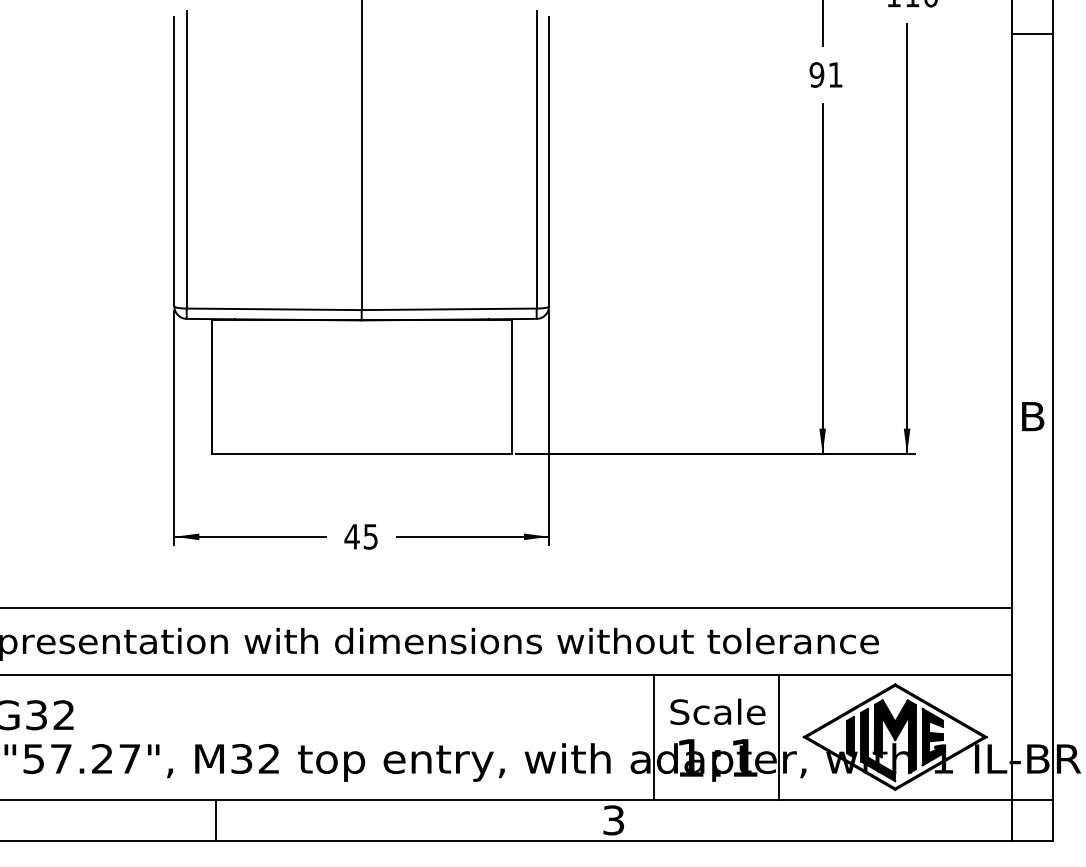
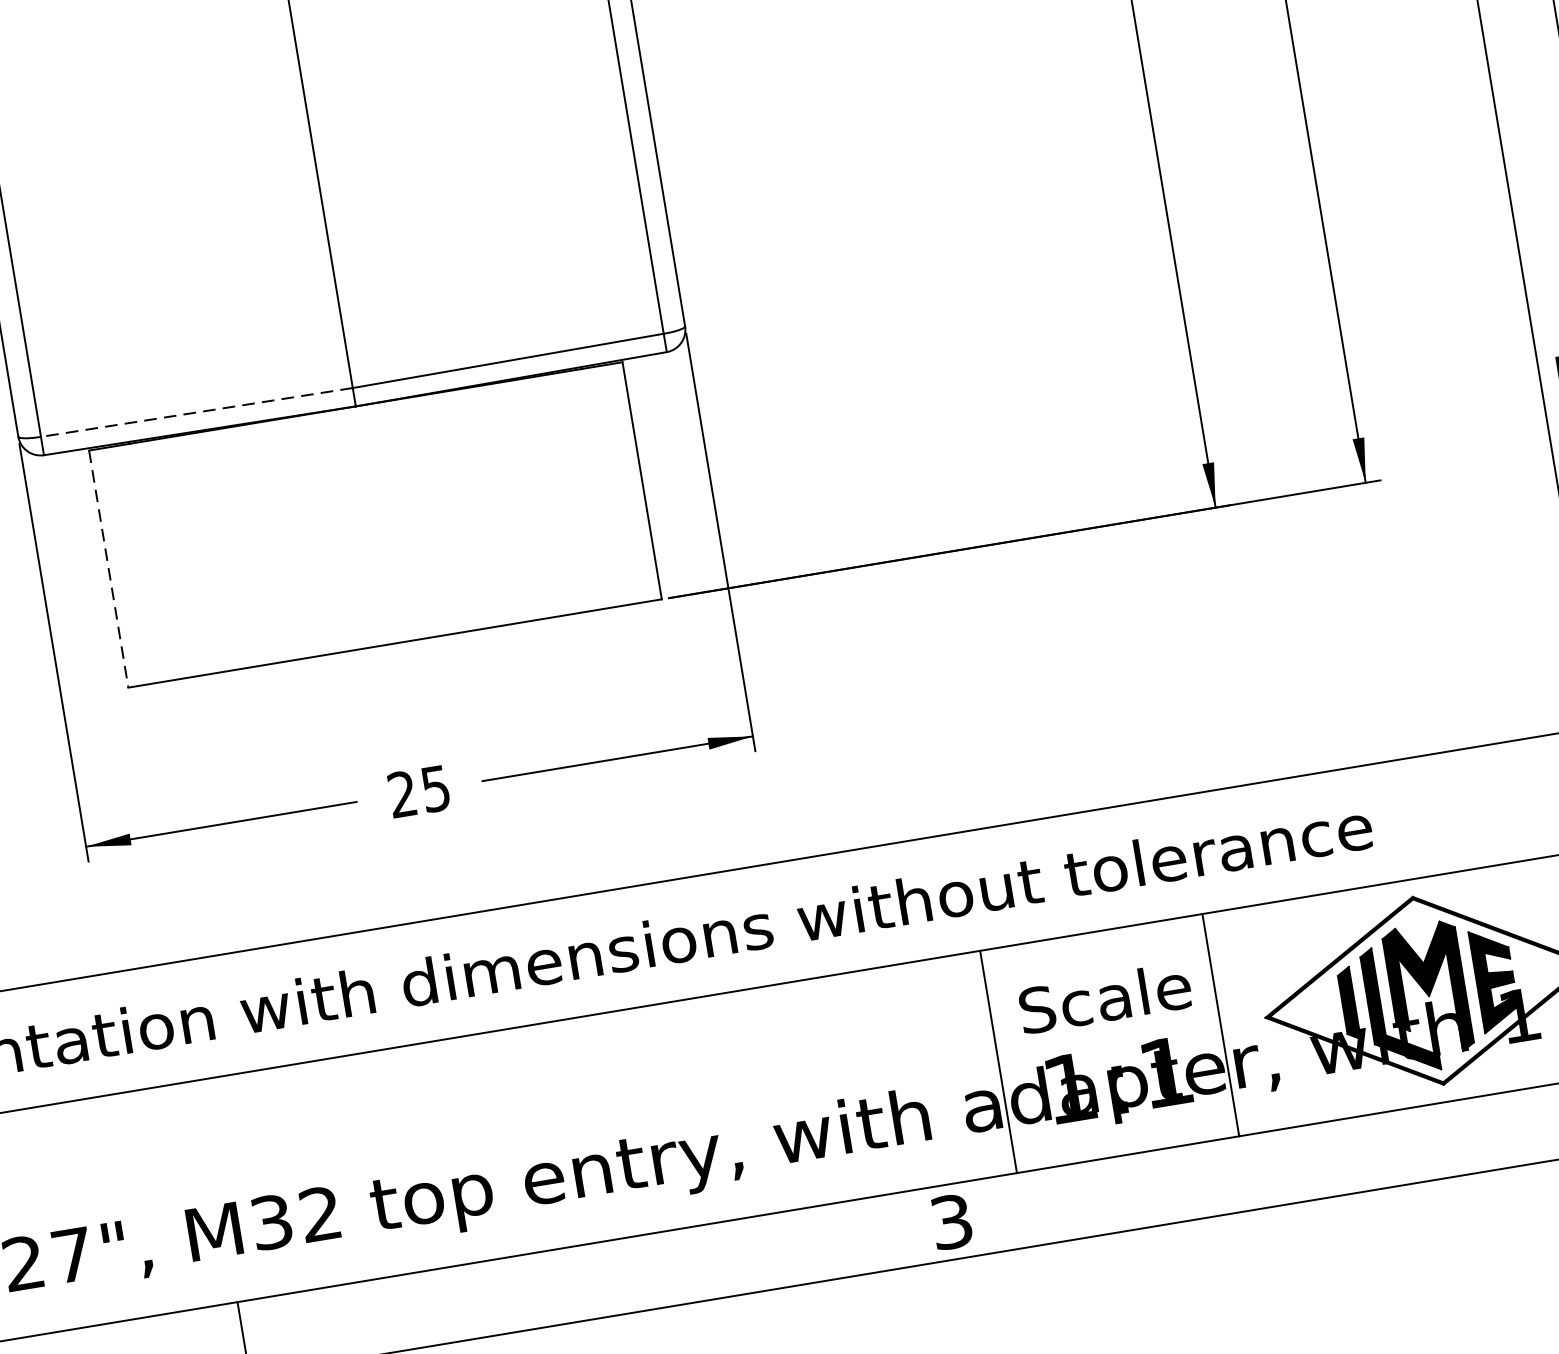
line: (273, 309) -> (195, 412), solid -> dashed
line: (211, 387) -> (108, 570), solid -> dashed
text: (351, 536) -> (401, 793), 45 -> 25

